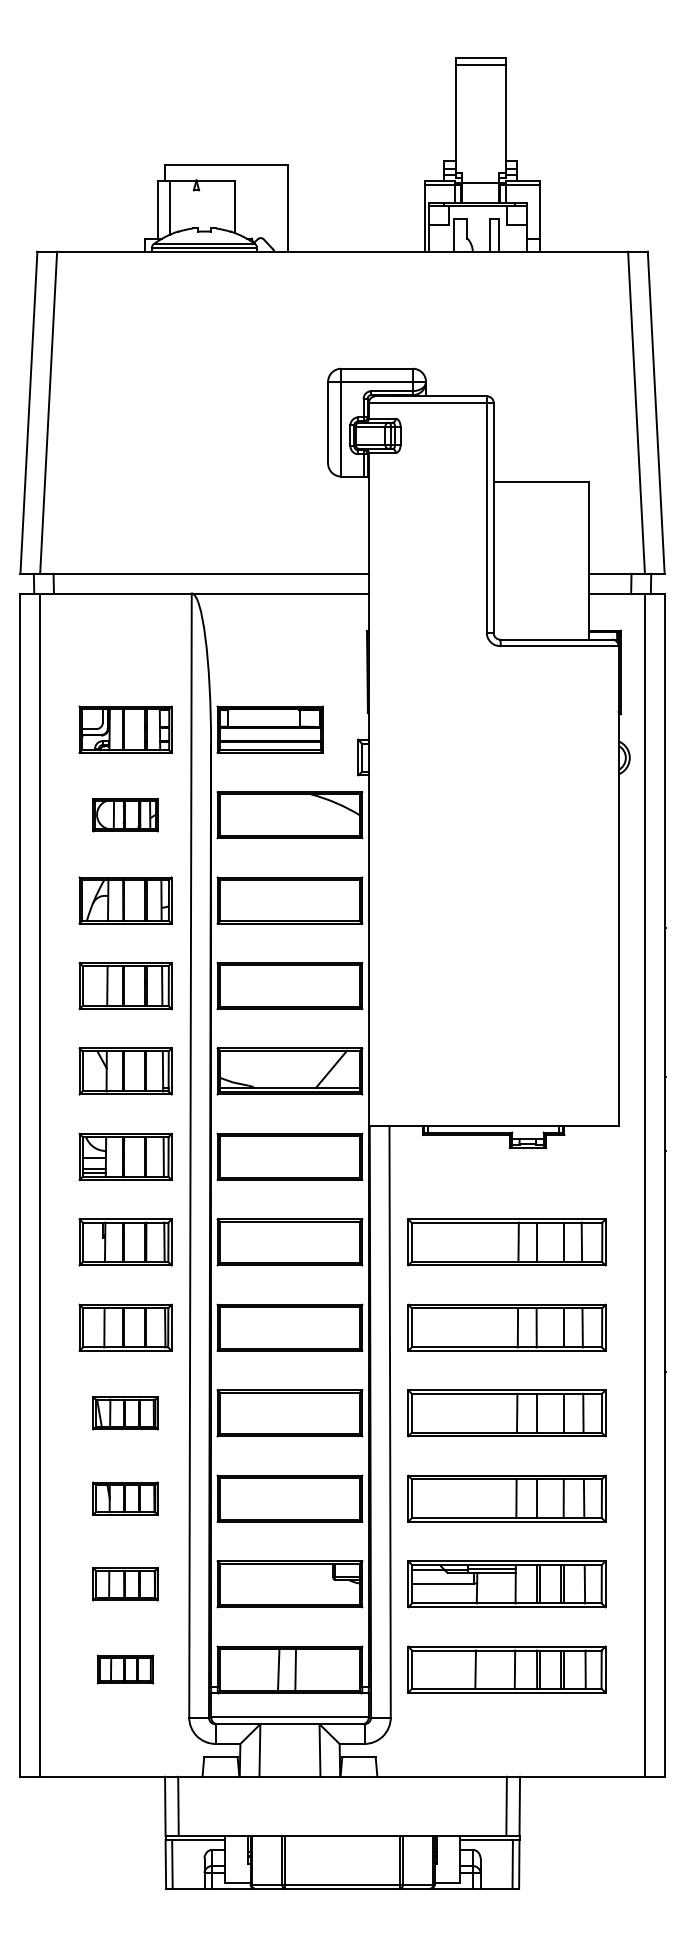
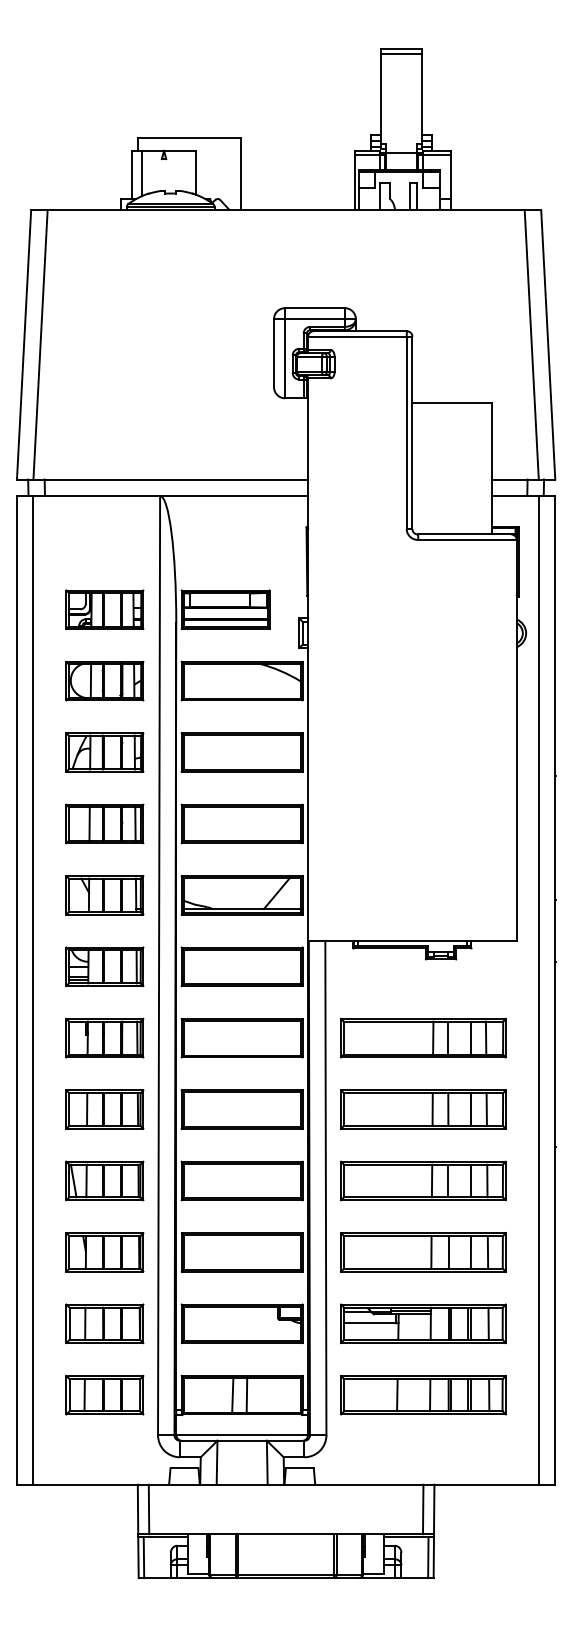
part: (125, 815) -> (104, 681), size x1.43
part: (125, 1413) -> (104, 1181), size x1.43
part: (125, 1498) -> (104, 1252), size x1.43
part: (125, 1584) -> (104, 1324), size x1.43
part: (125, 1669) -> (104, 1395), size x1.67

